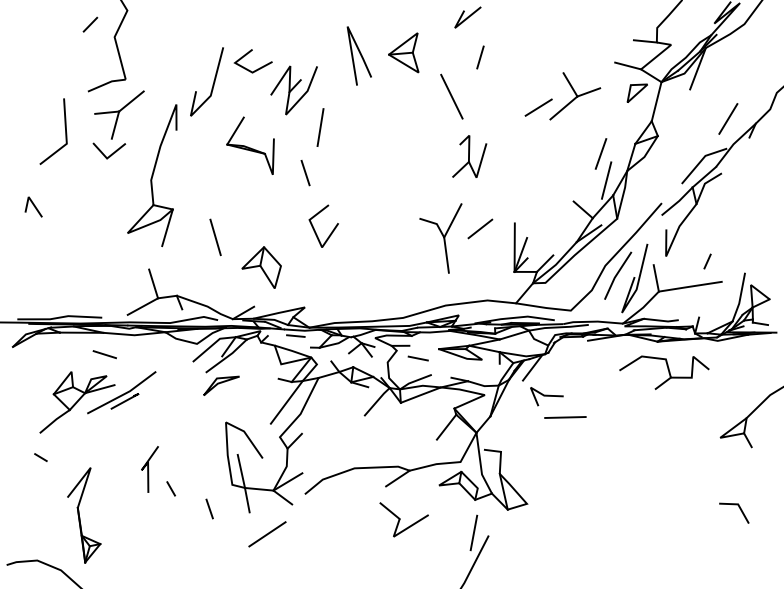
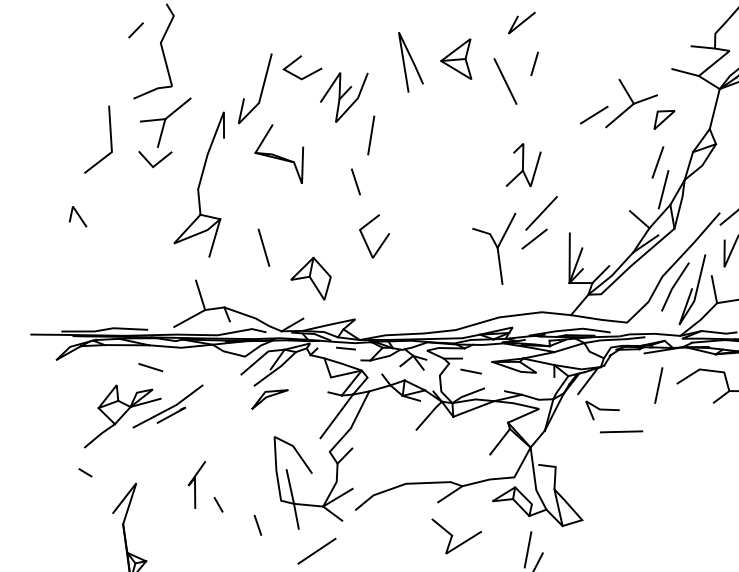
part: (636, 92) -> (663, 119), moved
line: (451, 96) -> (505, 81), moved
part: (250, 145) -> (279, 153), moved
line: (487, 203) -> (541, 213), added
line: (601, 372) -> (658, 385), added

